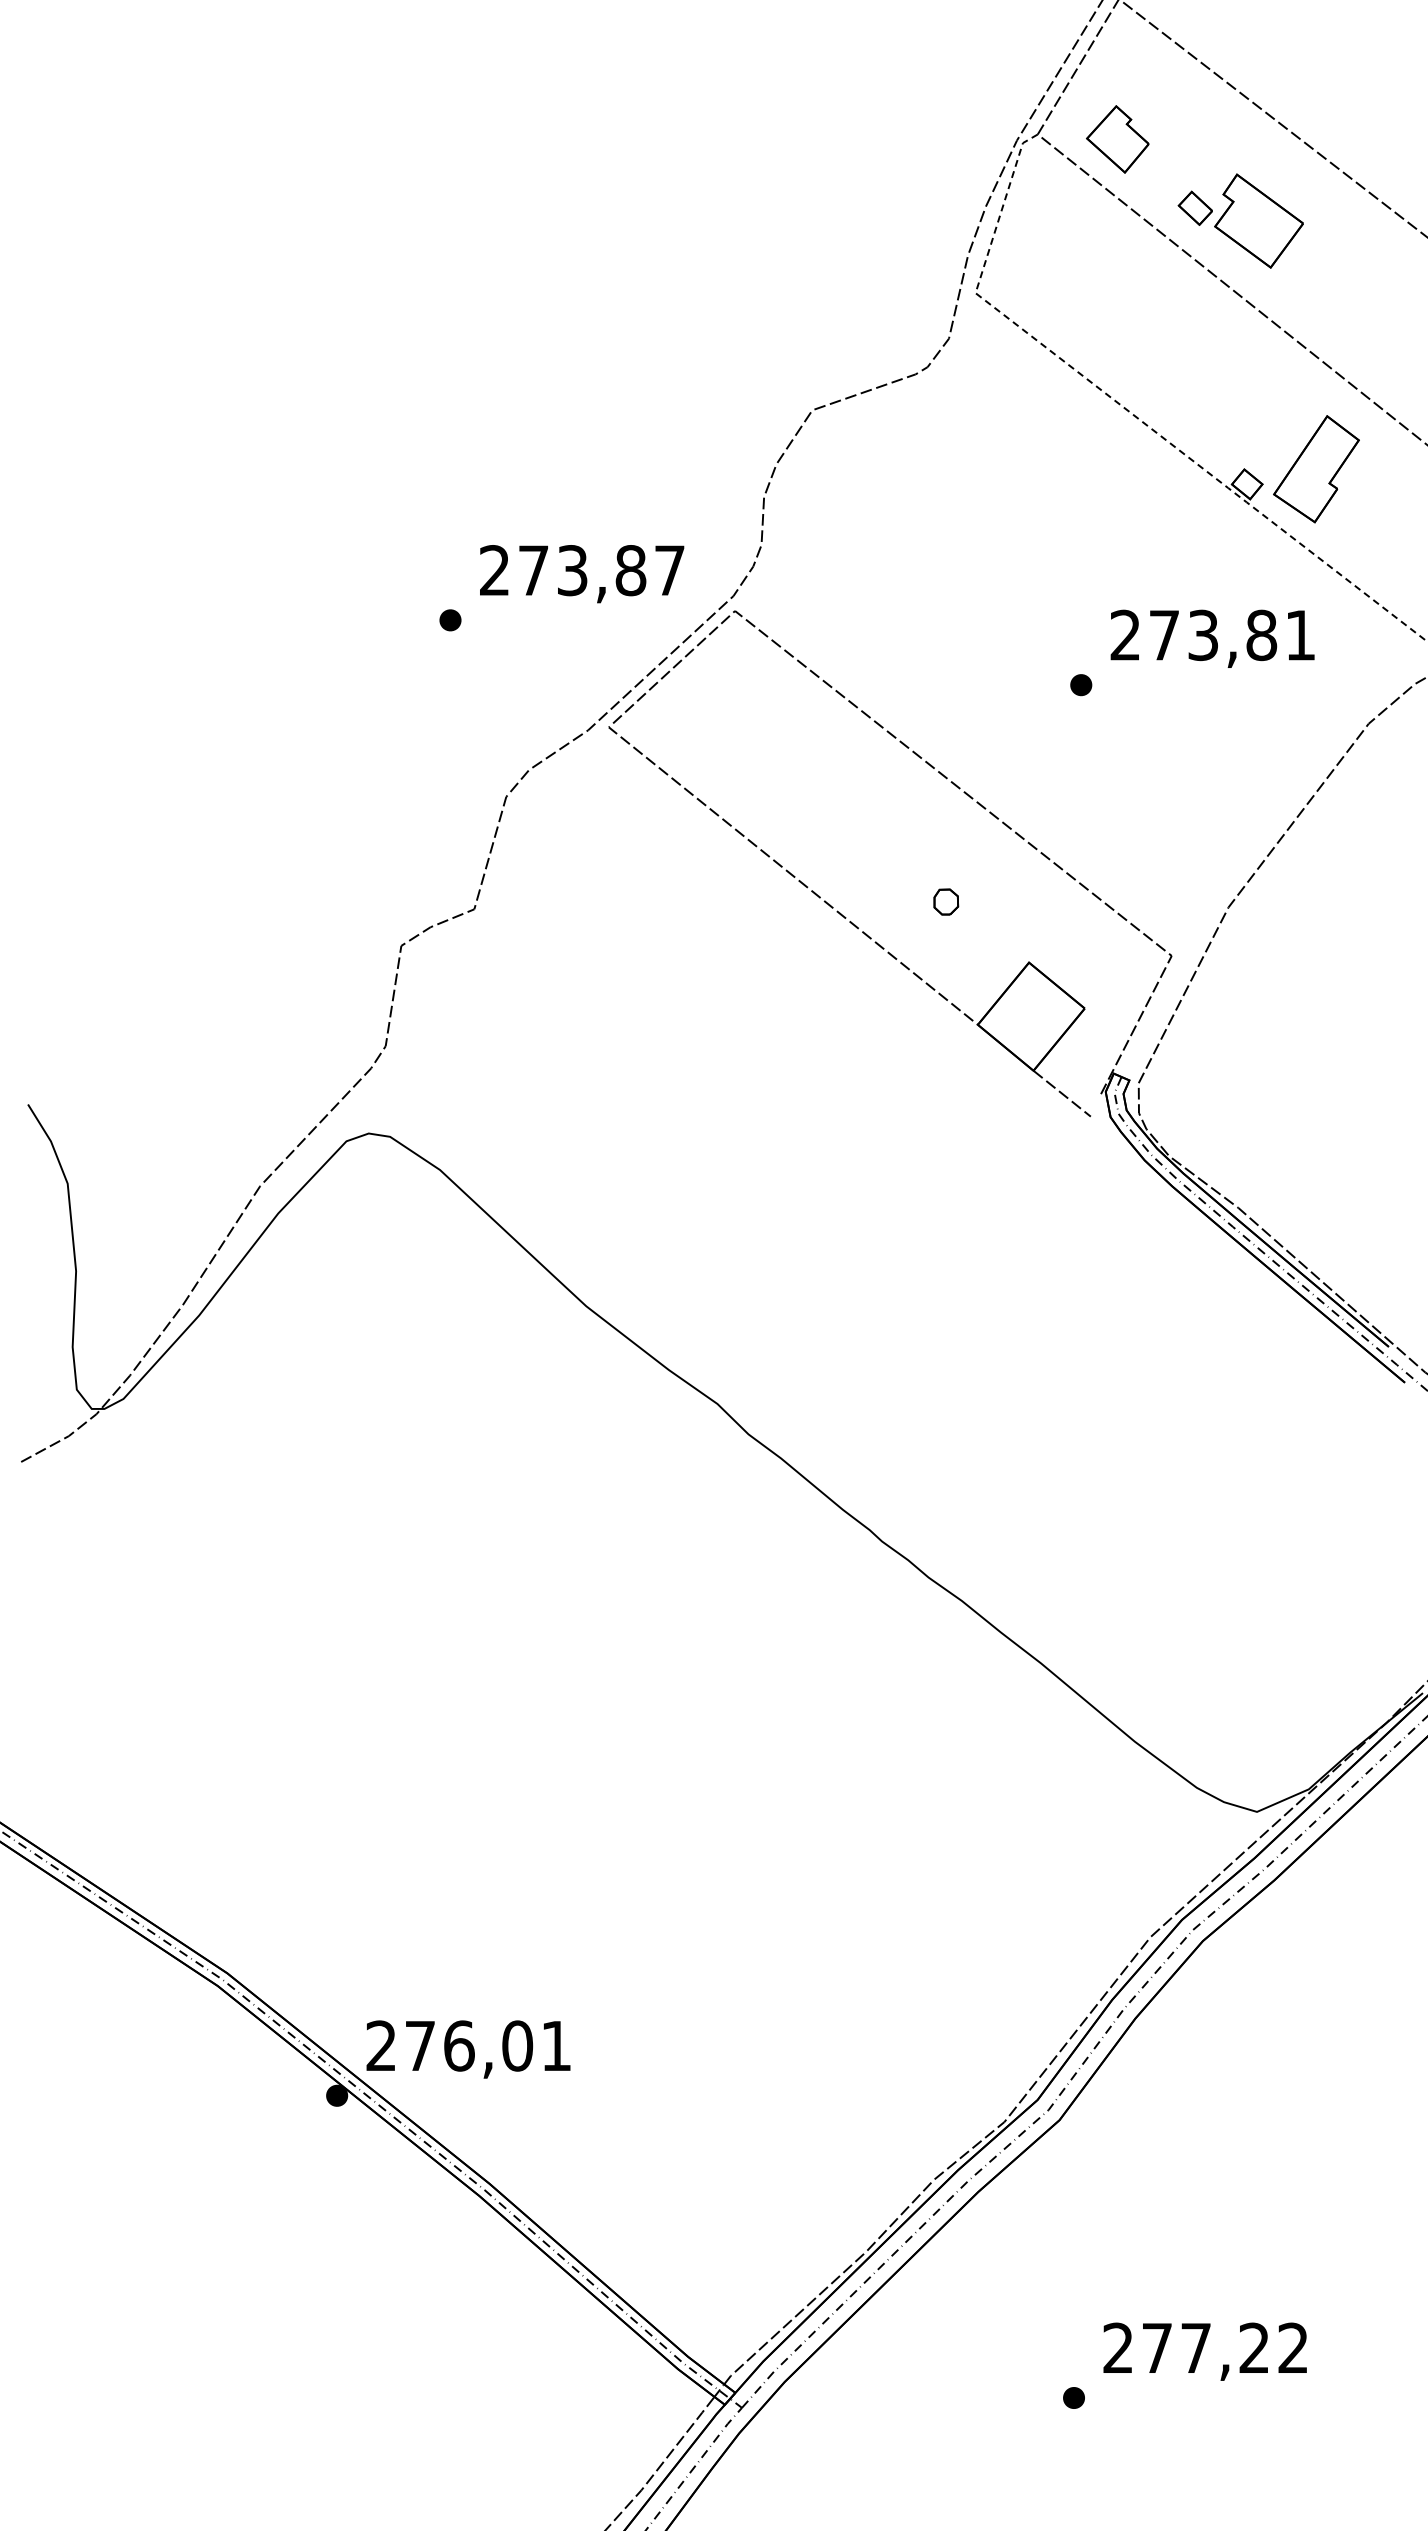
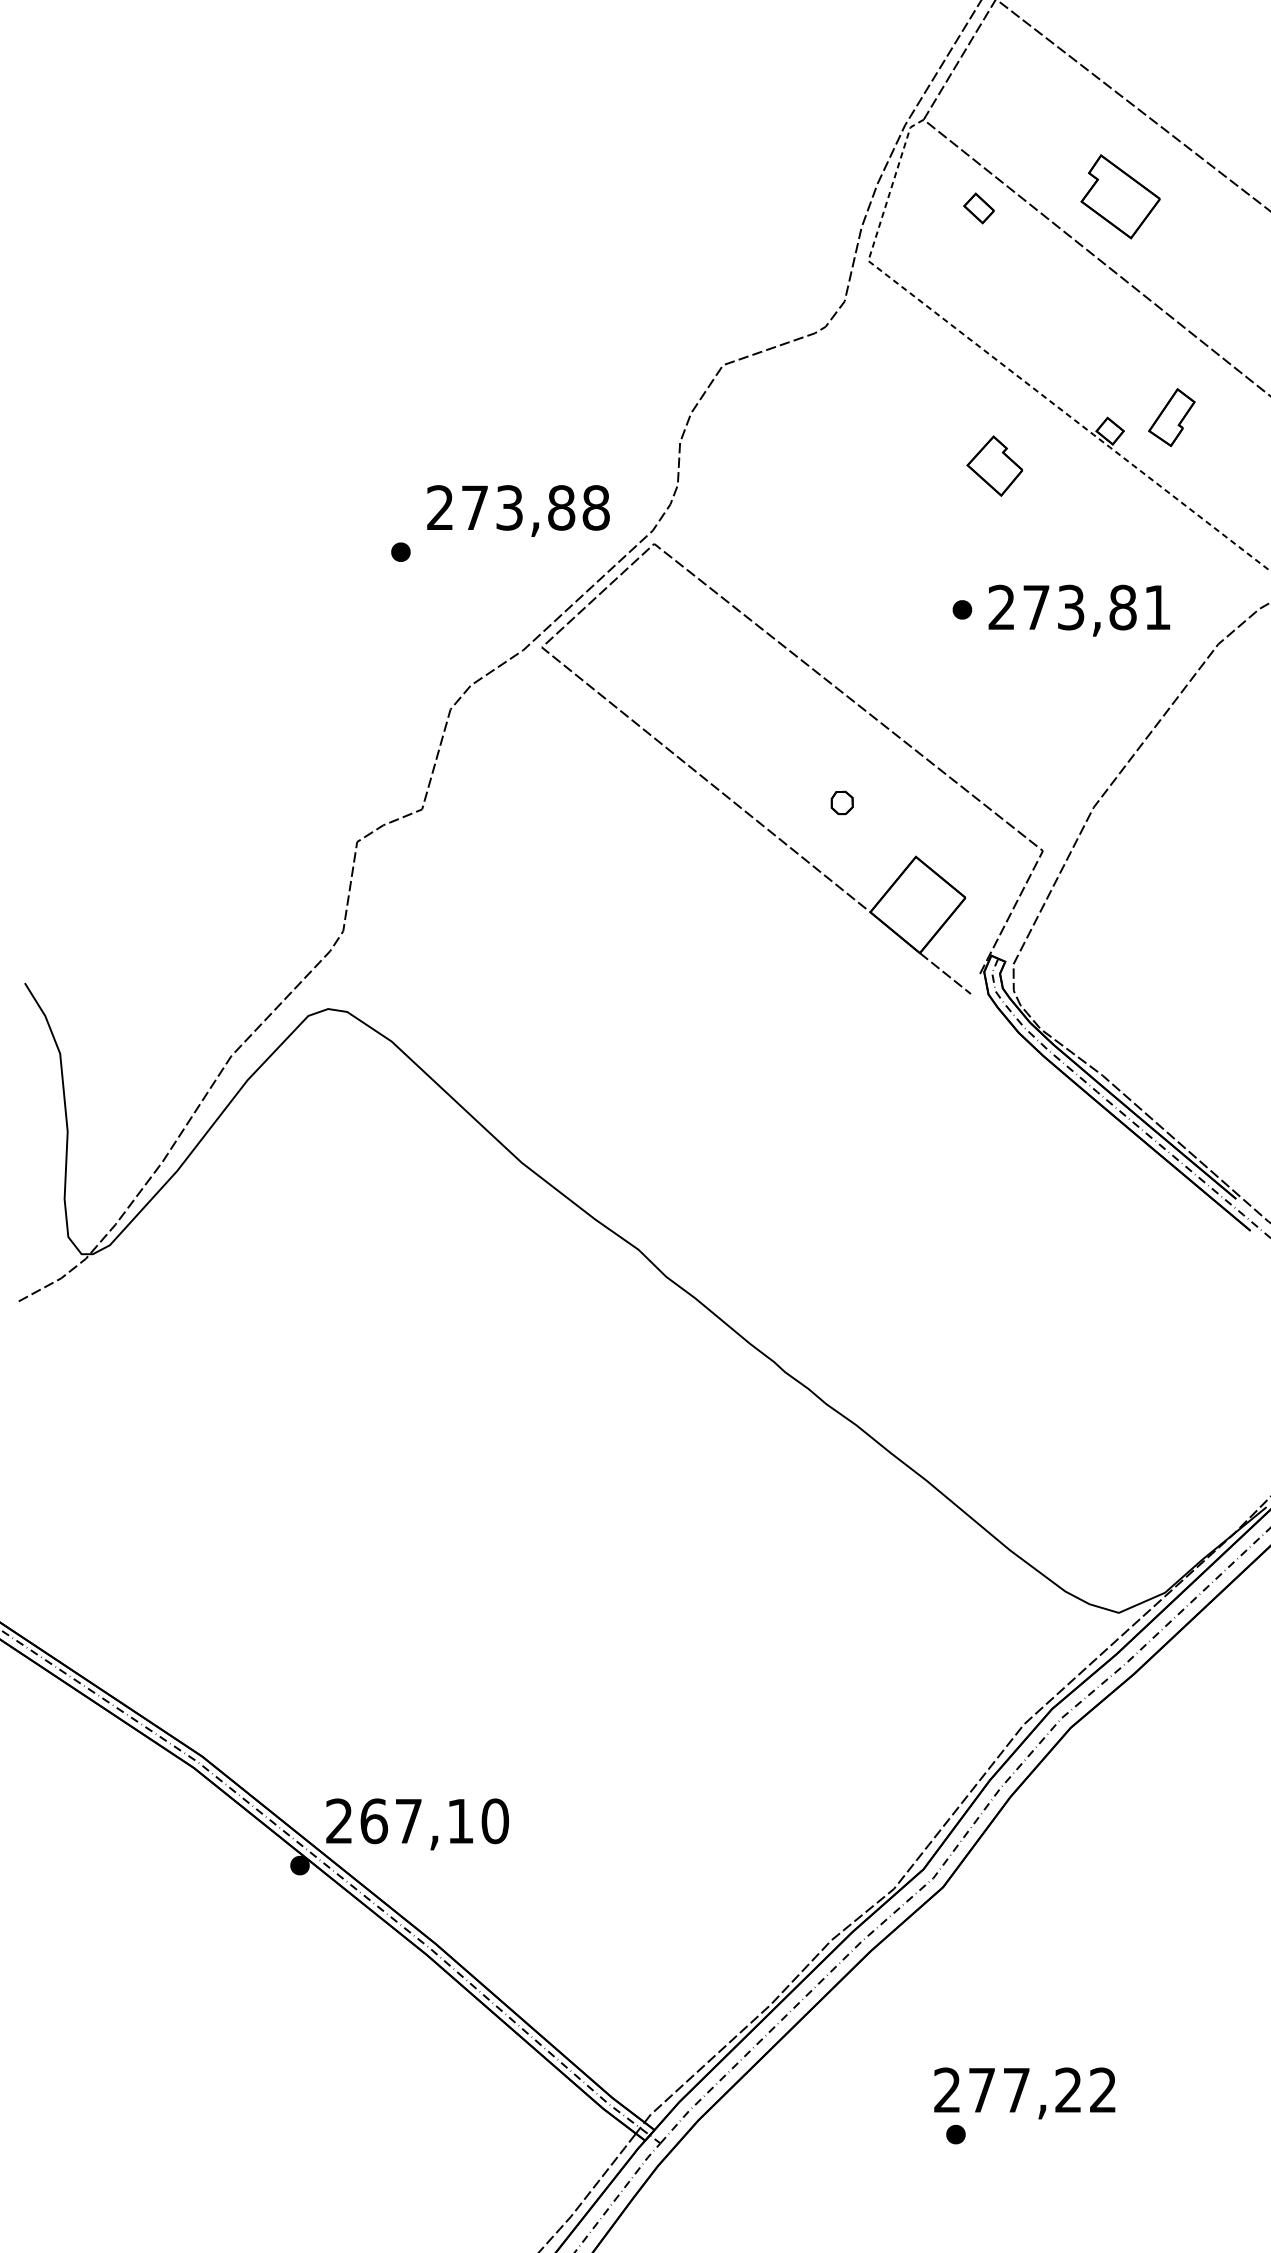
part: (1117, 138) -> (994, 465), moved
part: (1194, 208) -> (978, 208), moved
part: (1316, 469) -> (1171, 417), size x0.6
text: (669, 570) -> (595, 507), 273,87 -> 273,88
text: (1212, 638) -> (1079, 610), moved
text: (488, 2046) -> (434, 1821), 276,01 -> 267,10
text: (1204, 2351) -> (1024, 2093), moved

